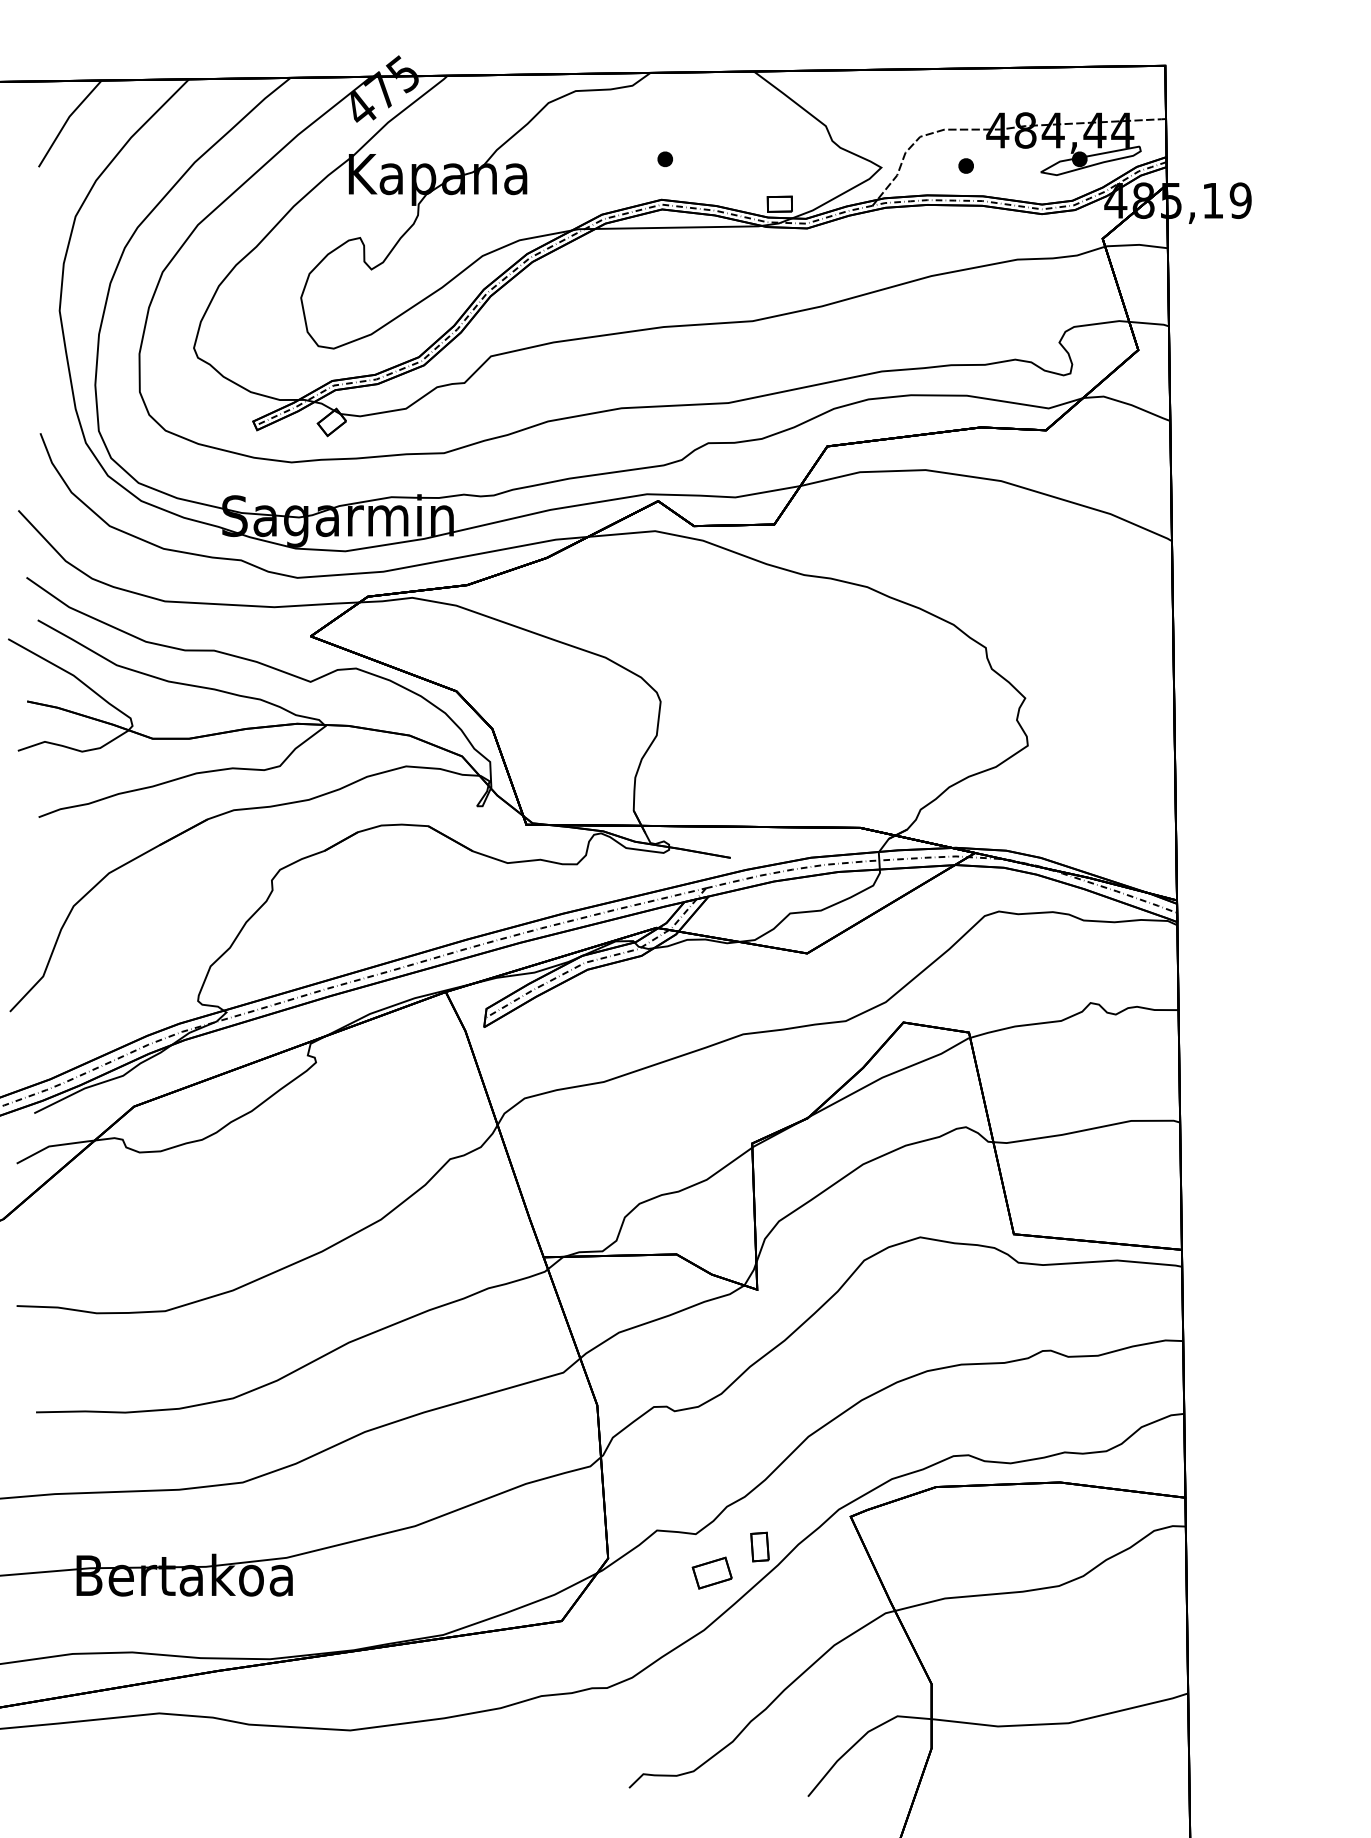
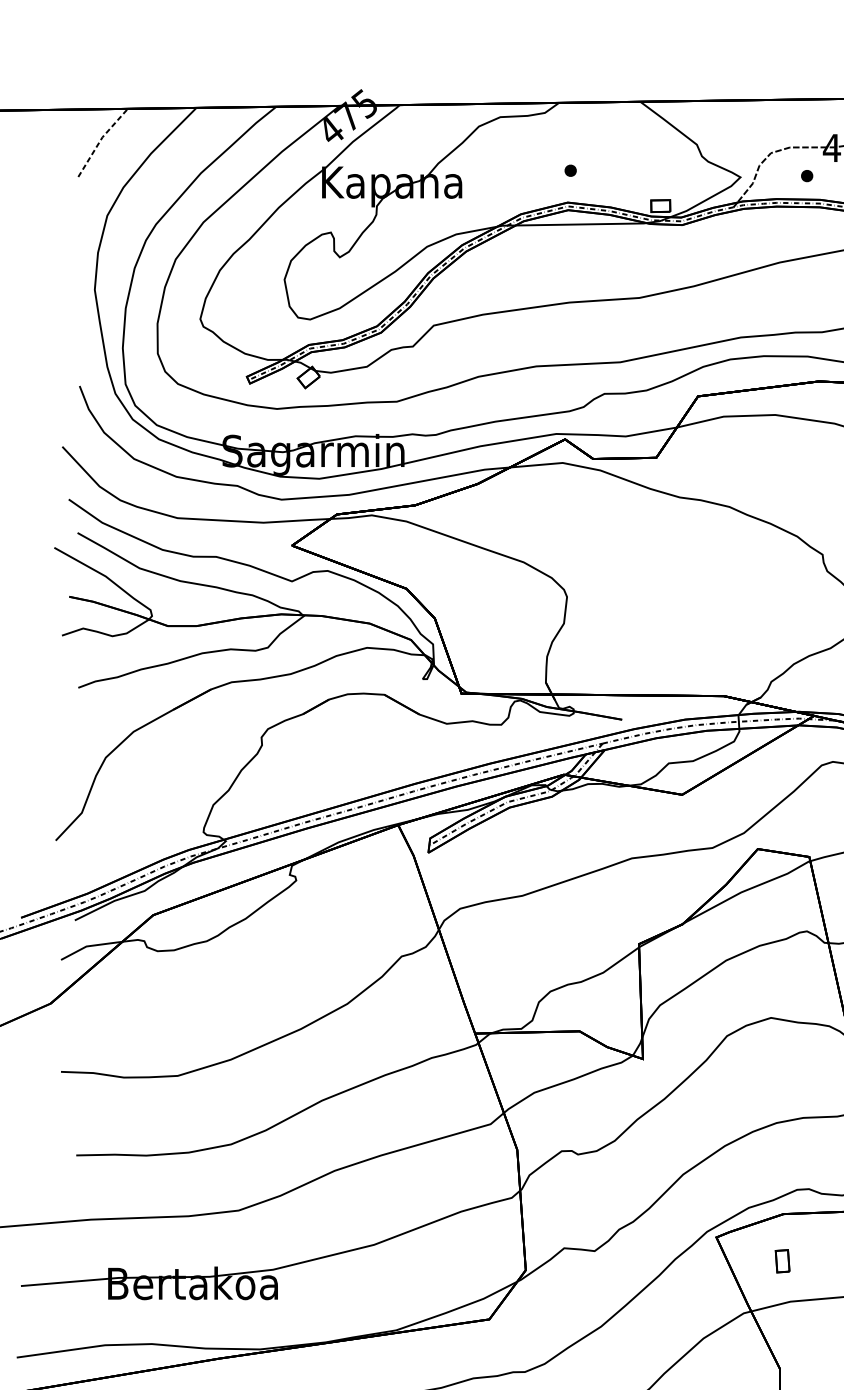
line: (66, 120) -> (100, 140), solid -> dashed
part: (759, 1546) -> (782, 1260), moved
part: (711, 1572) -> (607, 1281), removed

